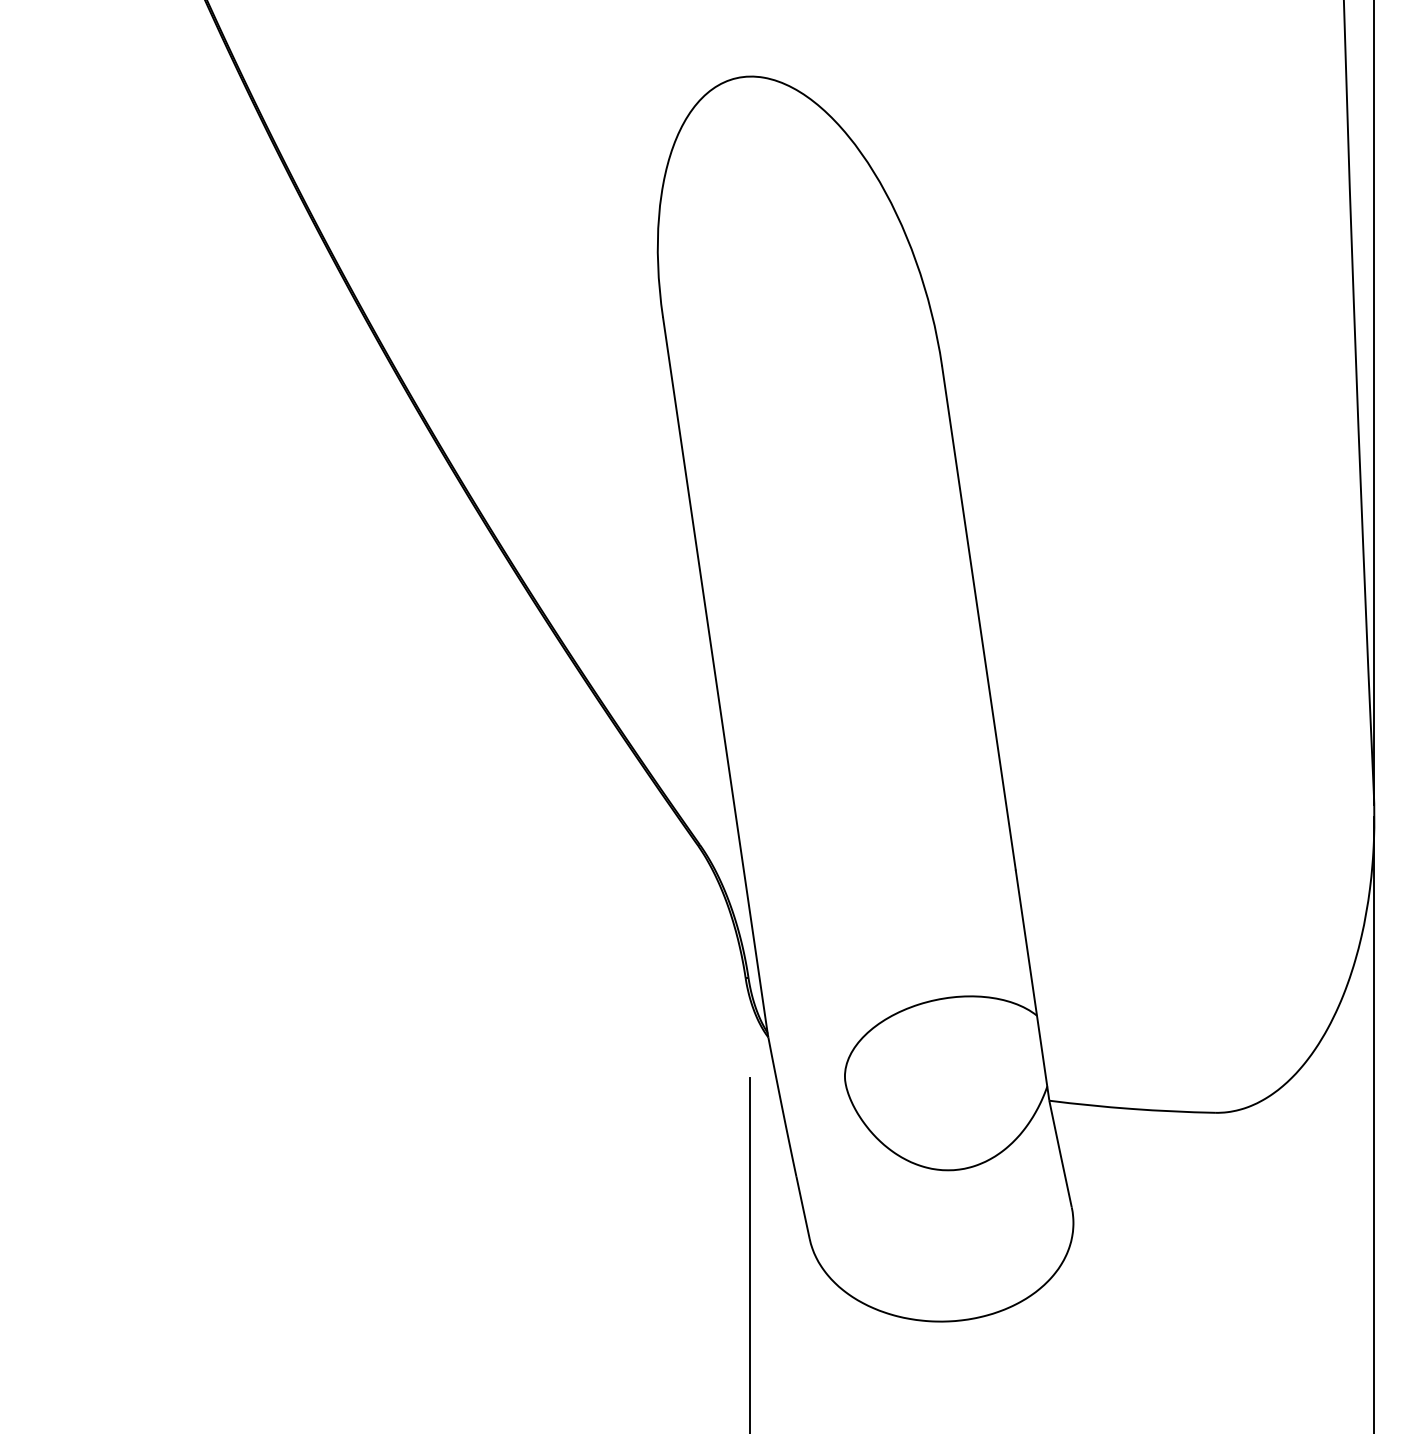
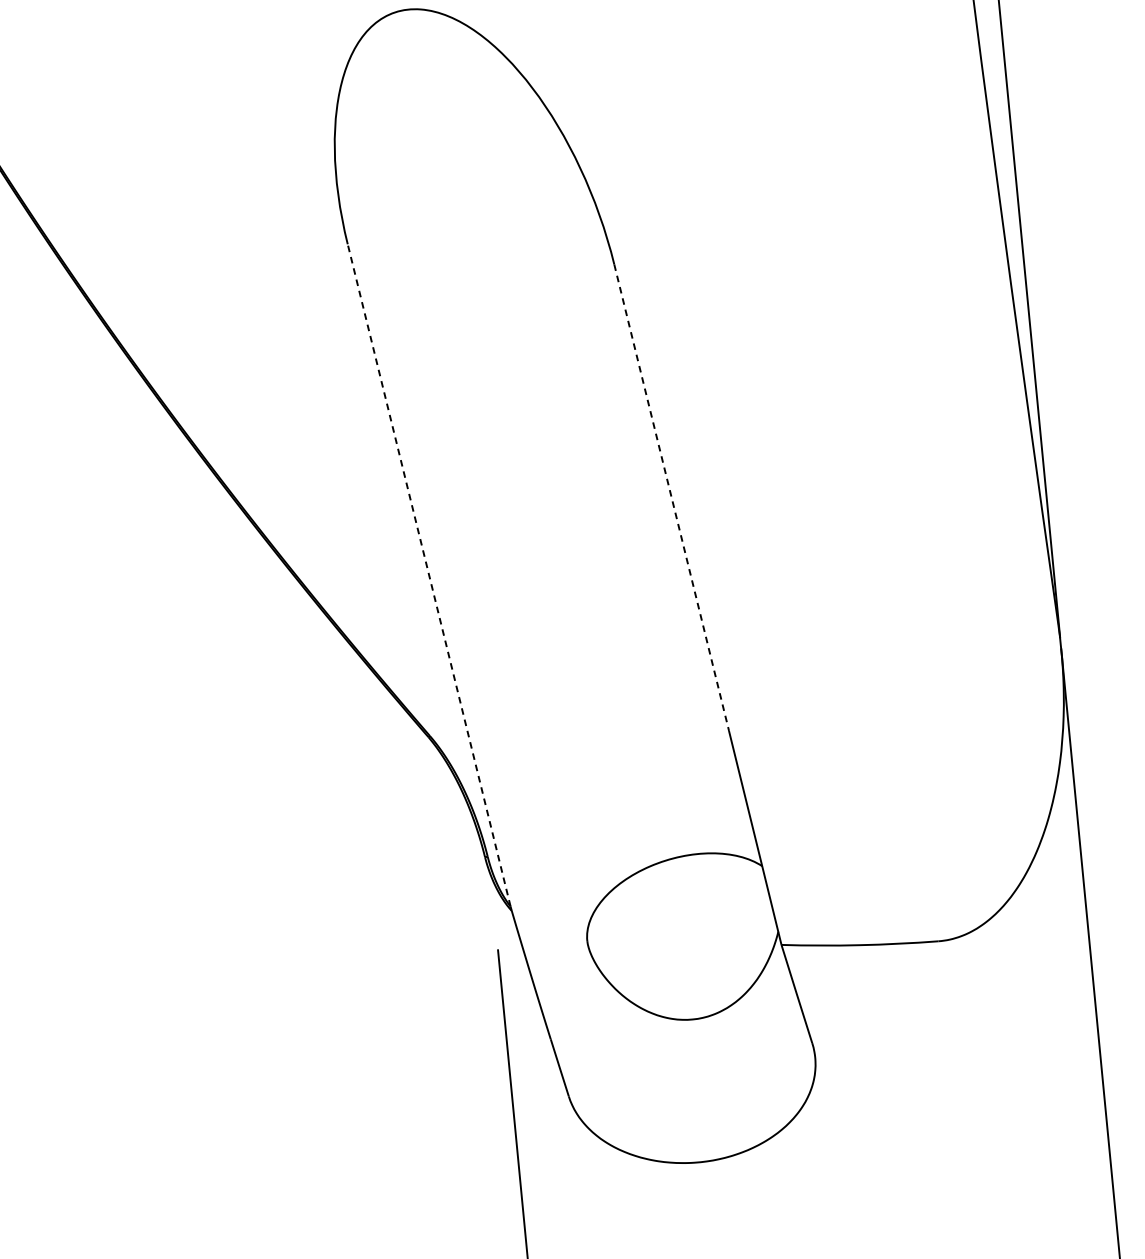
line: (978, 618) -> (671, 498), solid -> dashed
line: (715, 674) -> (429, 574), solid -> dashed

